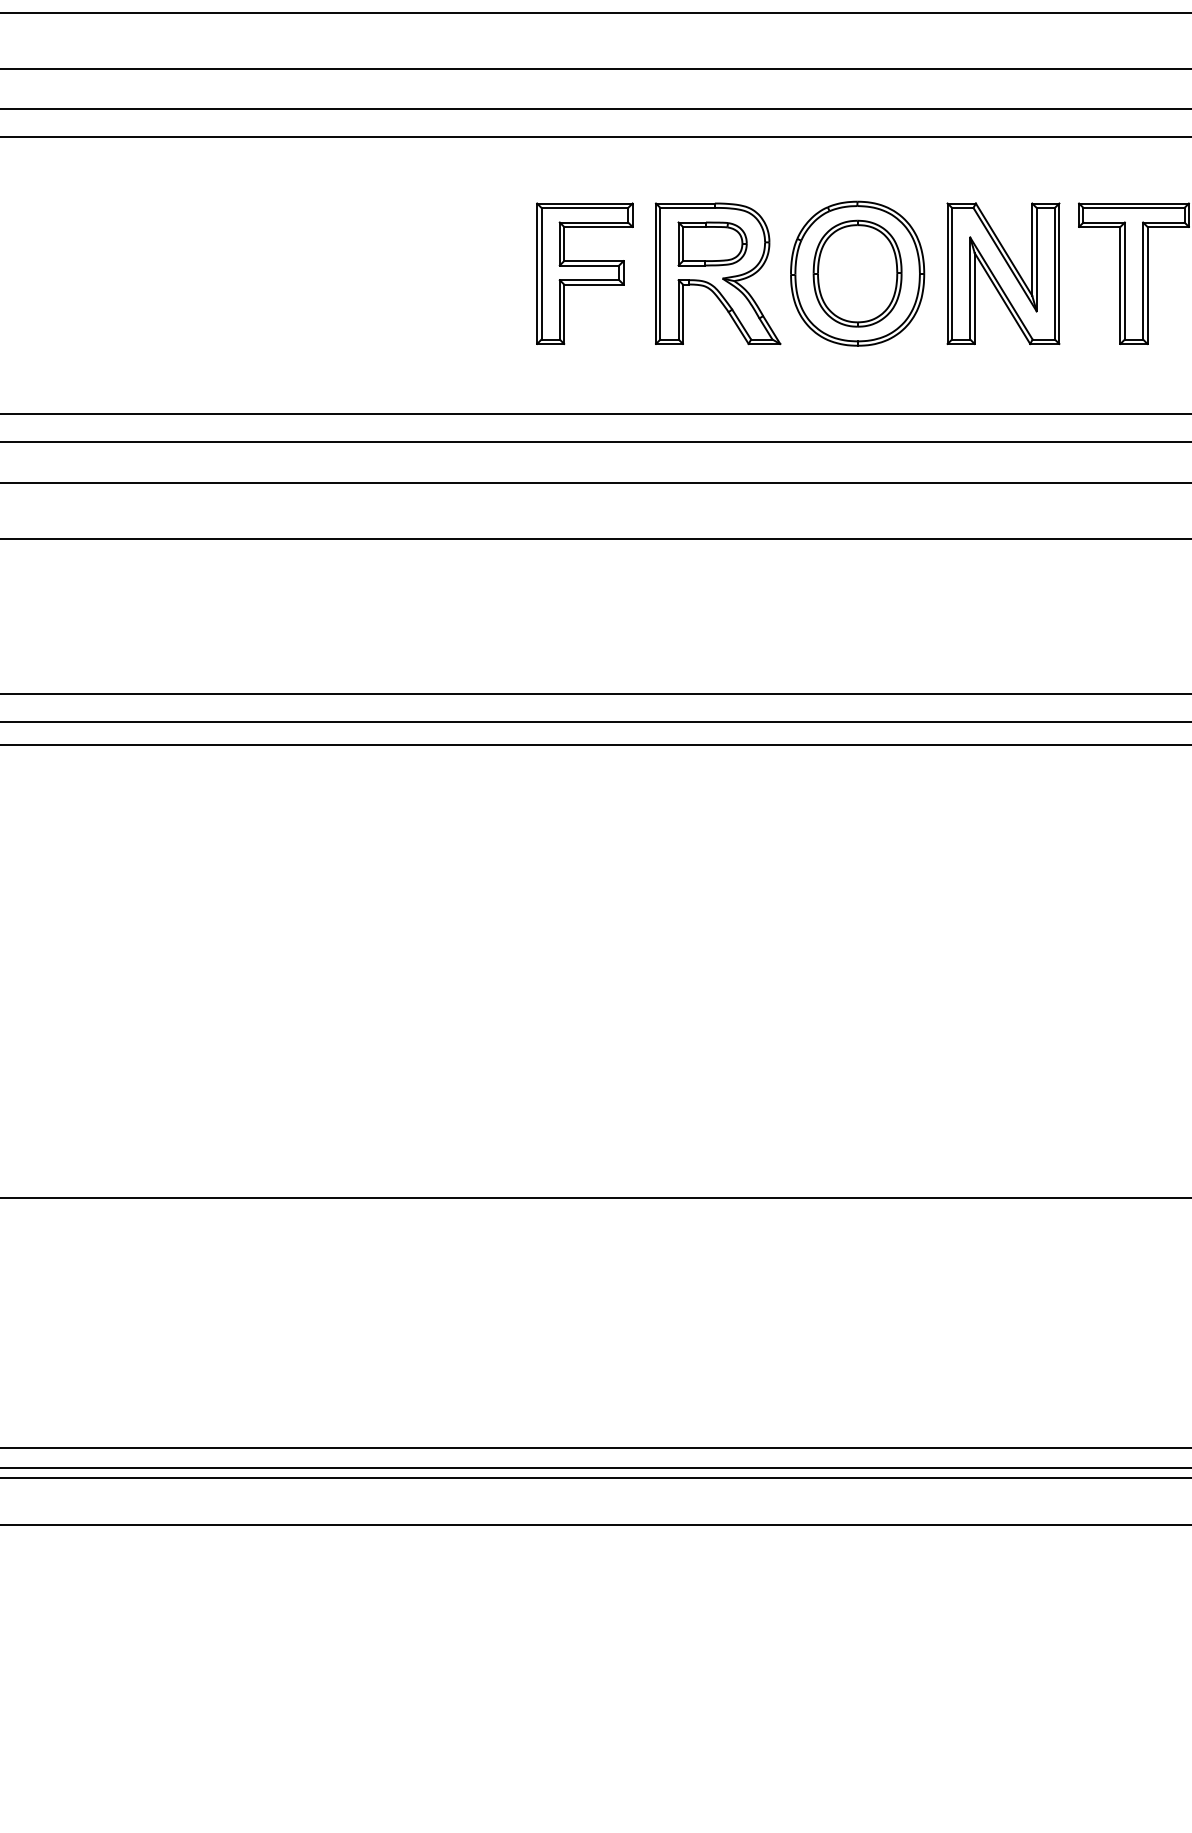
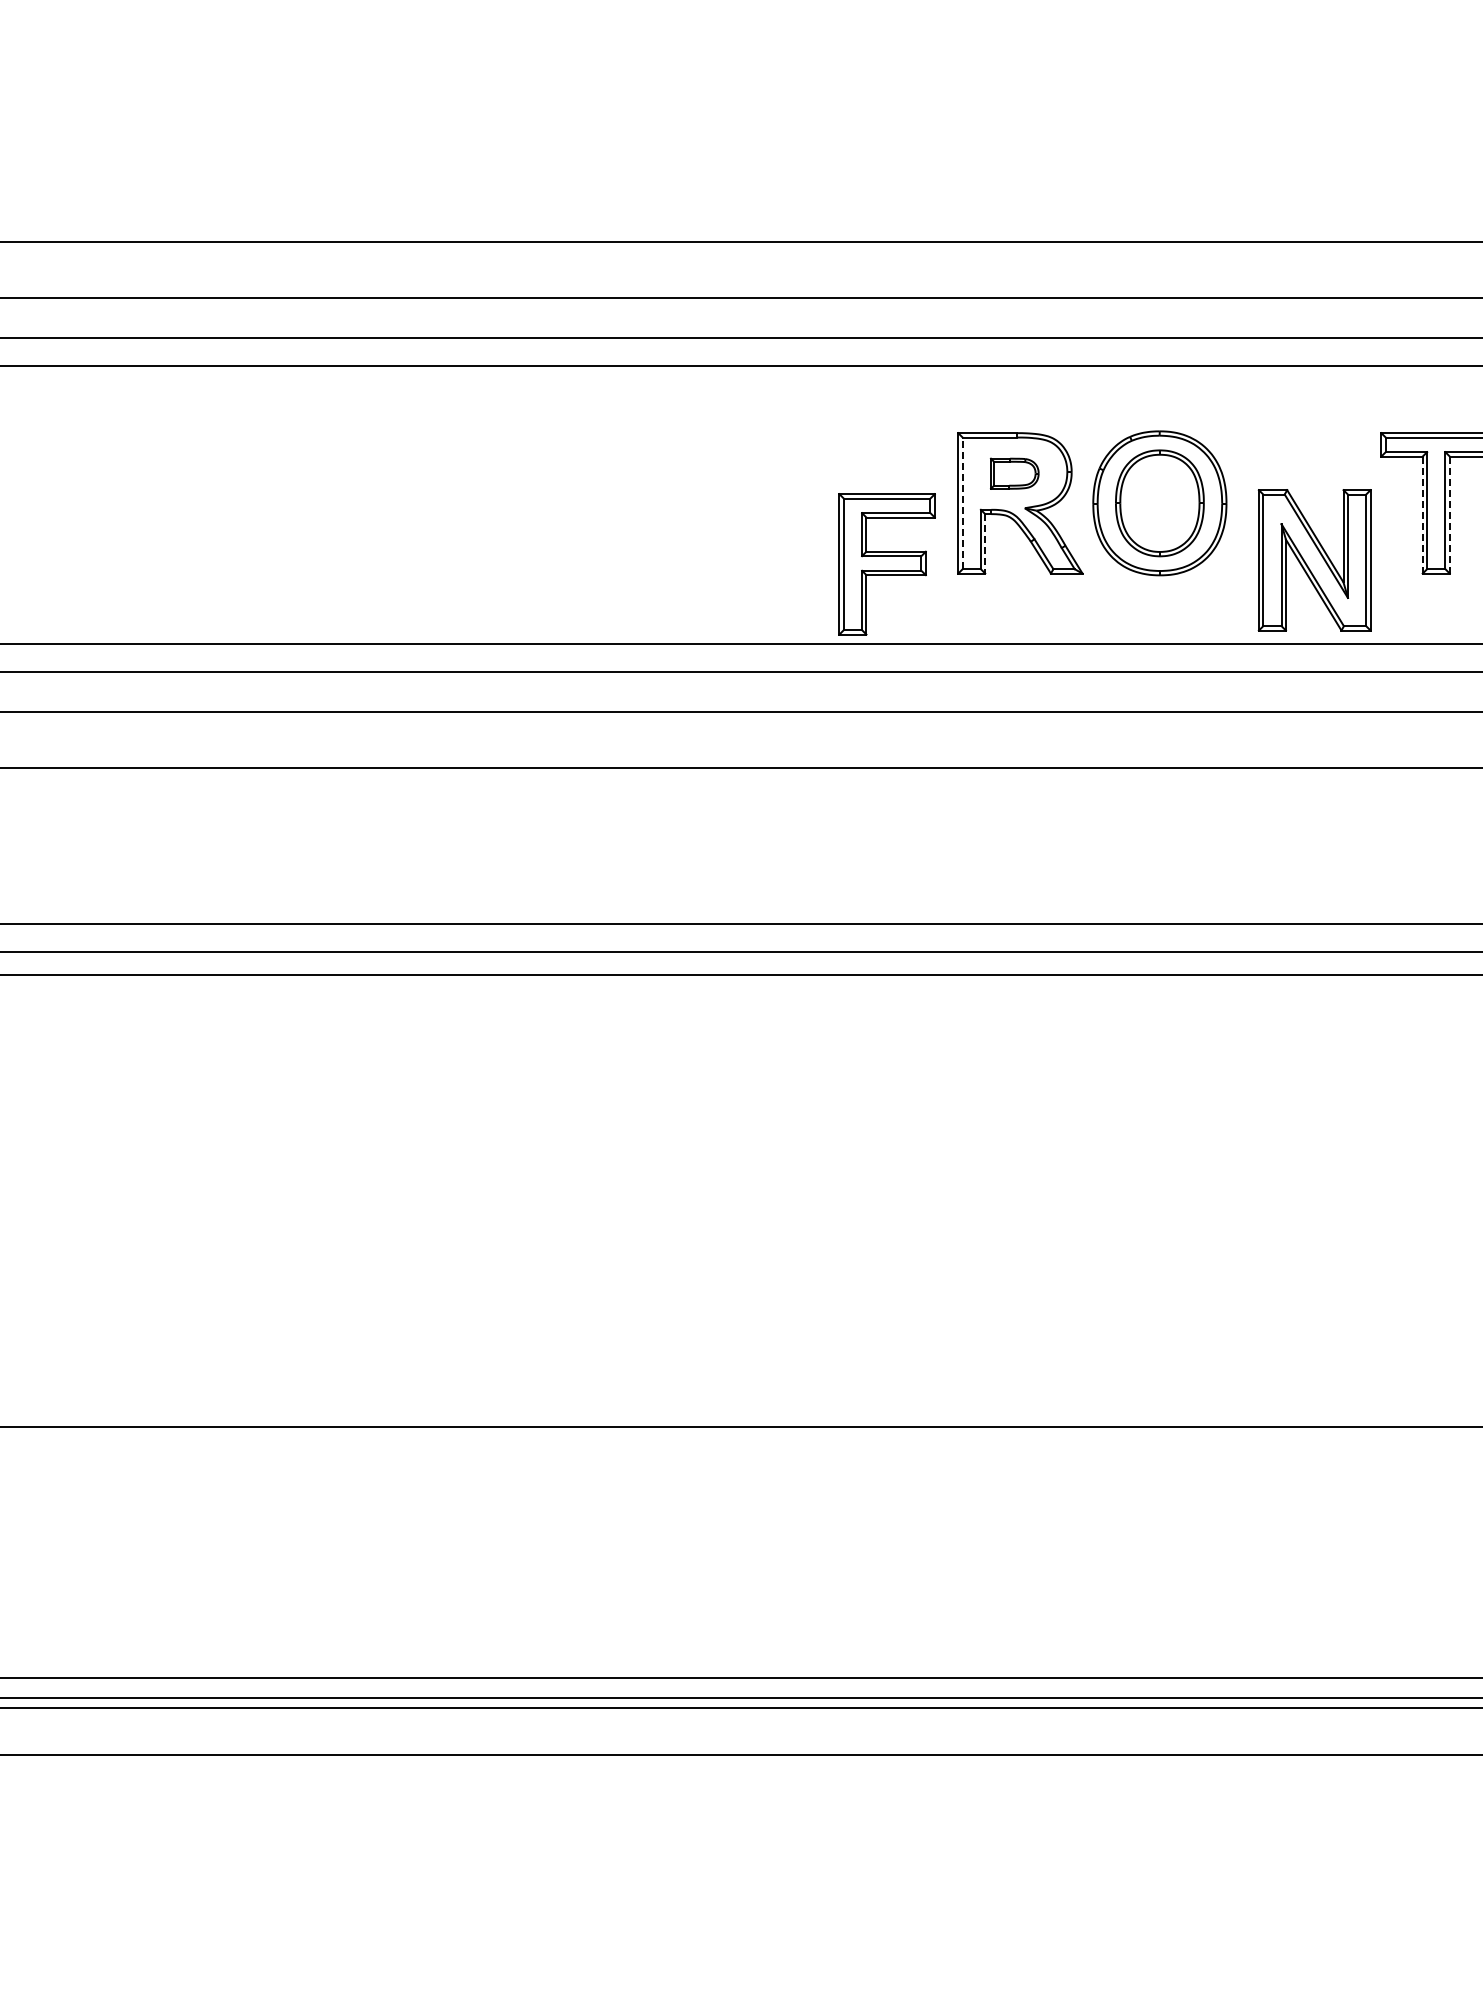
part: (712, 243) -> (1014, 473), size x0.7
part: (584, 273) -> (886, 564), moved
line: (660, 273) -> (962, 503), solid -> dashed
part: (1003, 273) -> (1314, 560), moved
line: (1120, 285) -> (1422, 515), solid -> dashed
line: (1147, 285) -> (1449, 515), solid -> dashed
line: (683, 313) -> (985, 543), solid -> dashed

